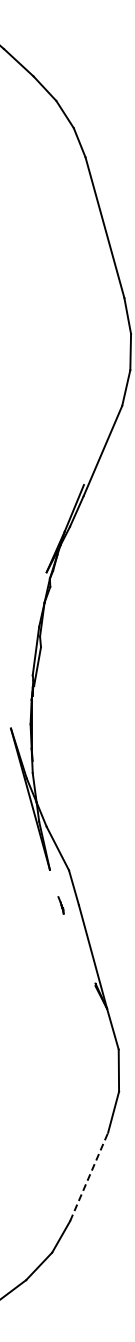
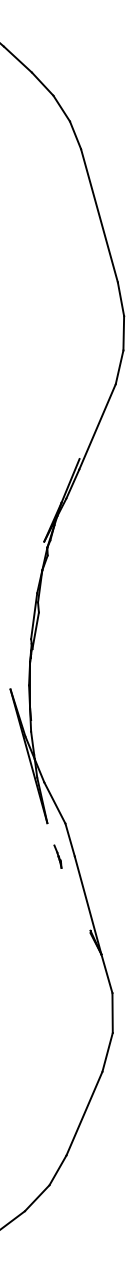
part: (60, 905) -> (57, 856), size x1.43
line: (89, 1176) -> (84, 1113), dashed -> solid

